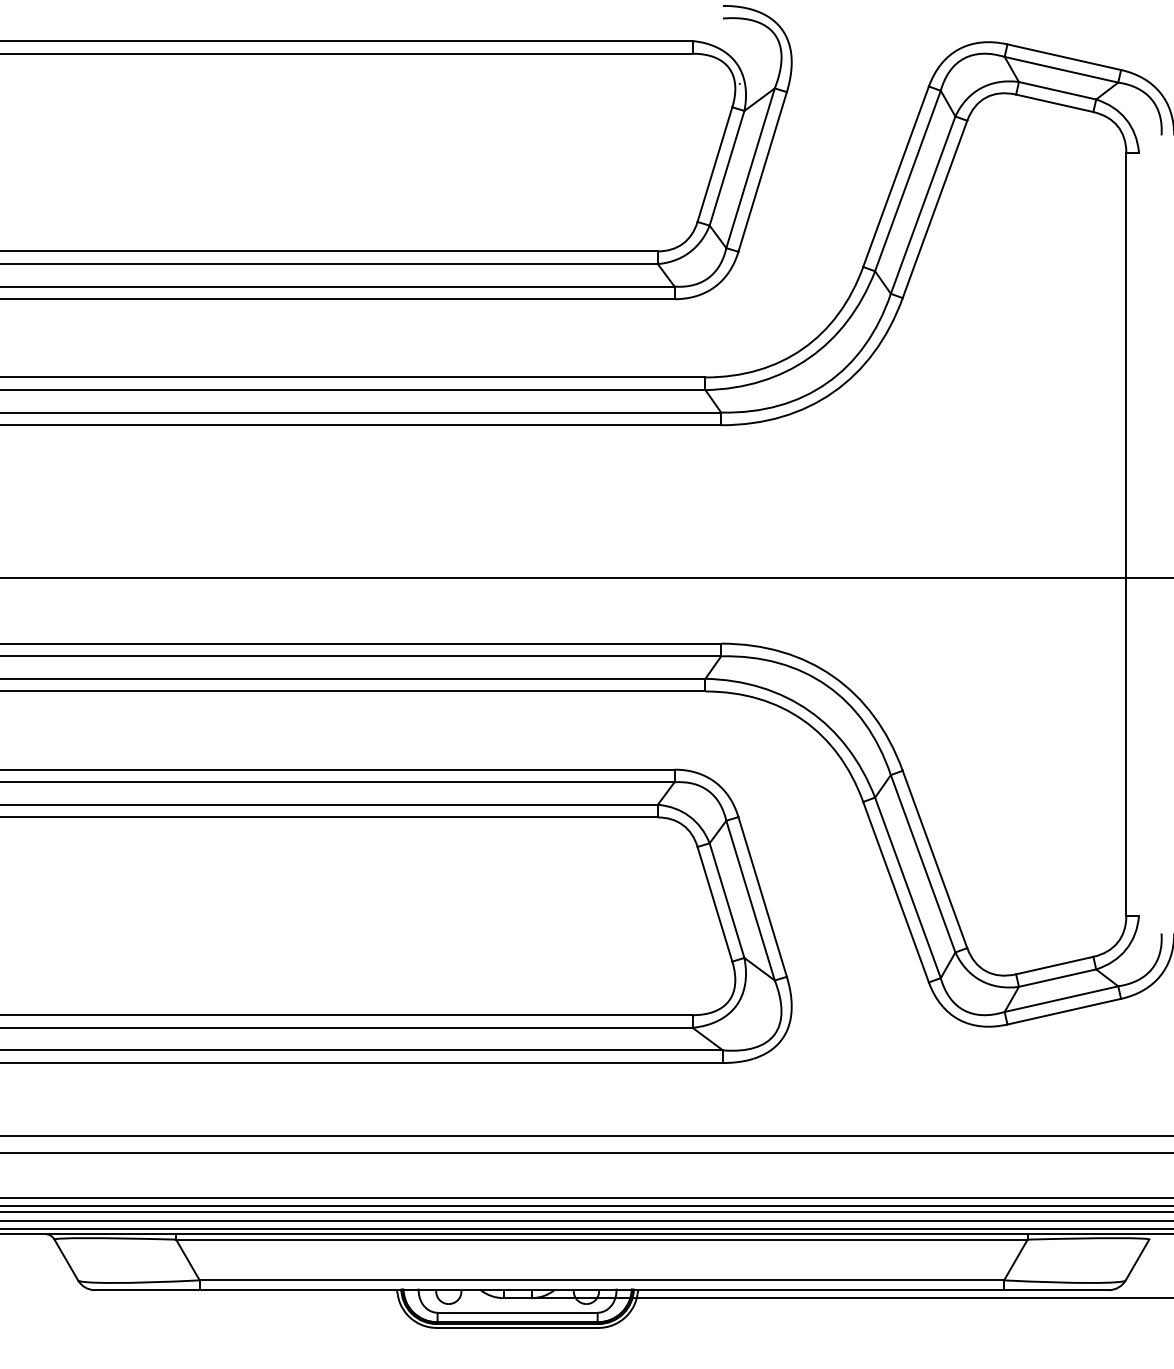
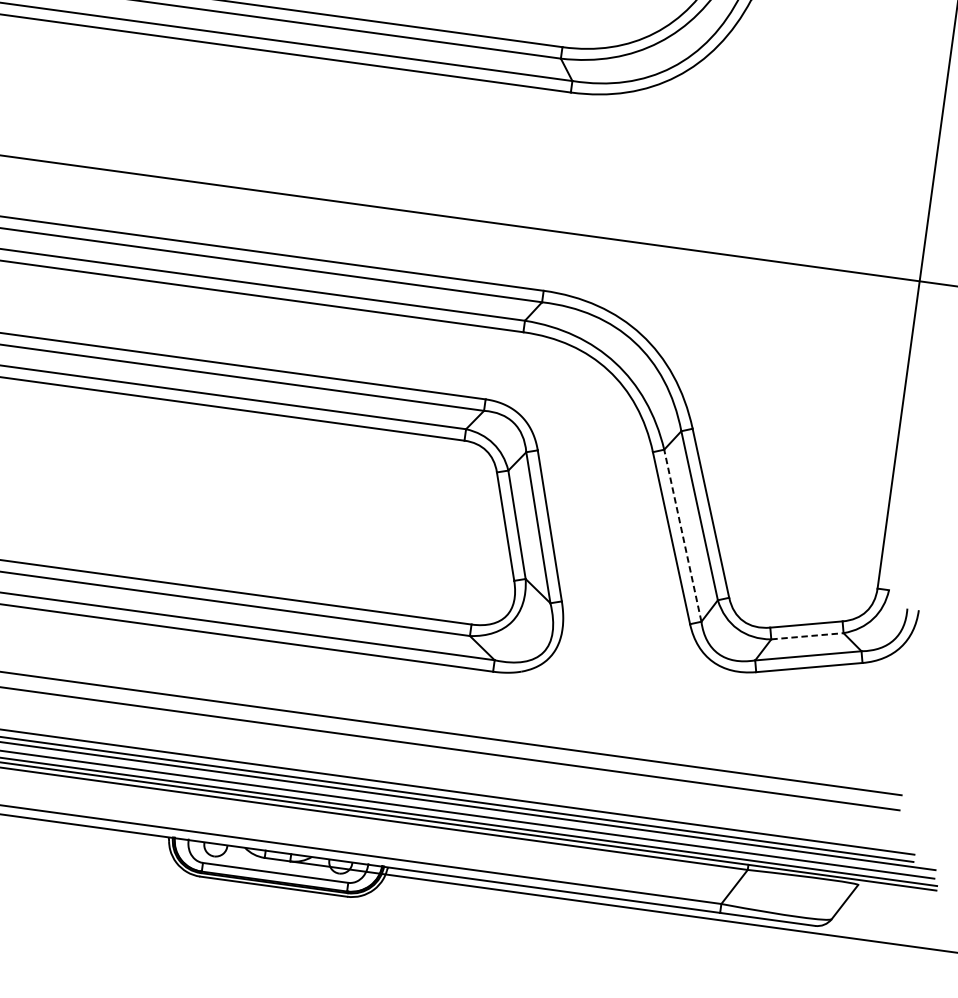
line: (907, 887) -> (682, 535), solid -> dashed
line: (1057, 978) -> (807, 636), solid -> dashed

